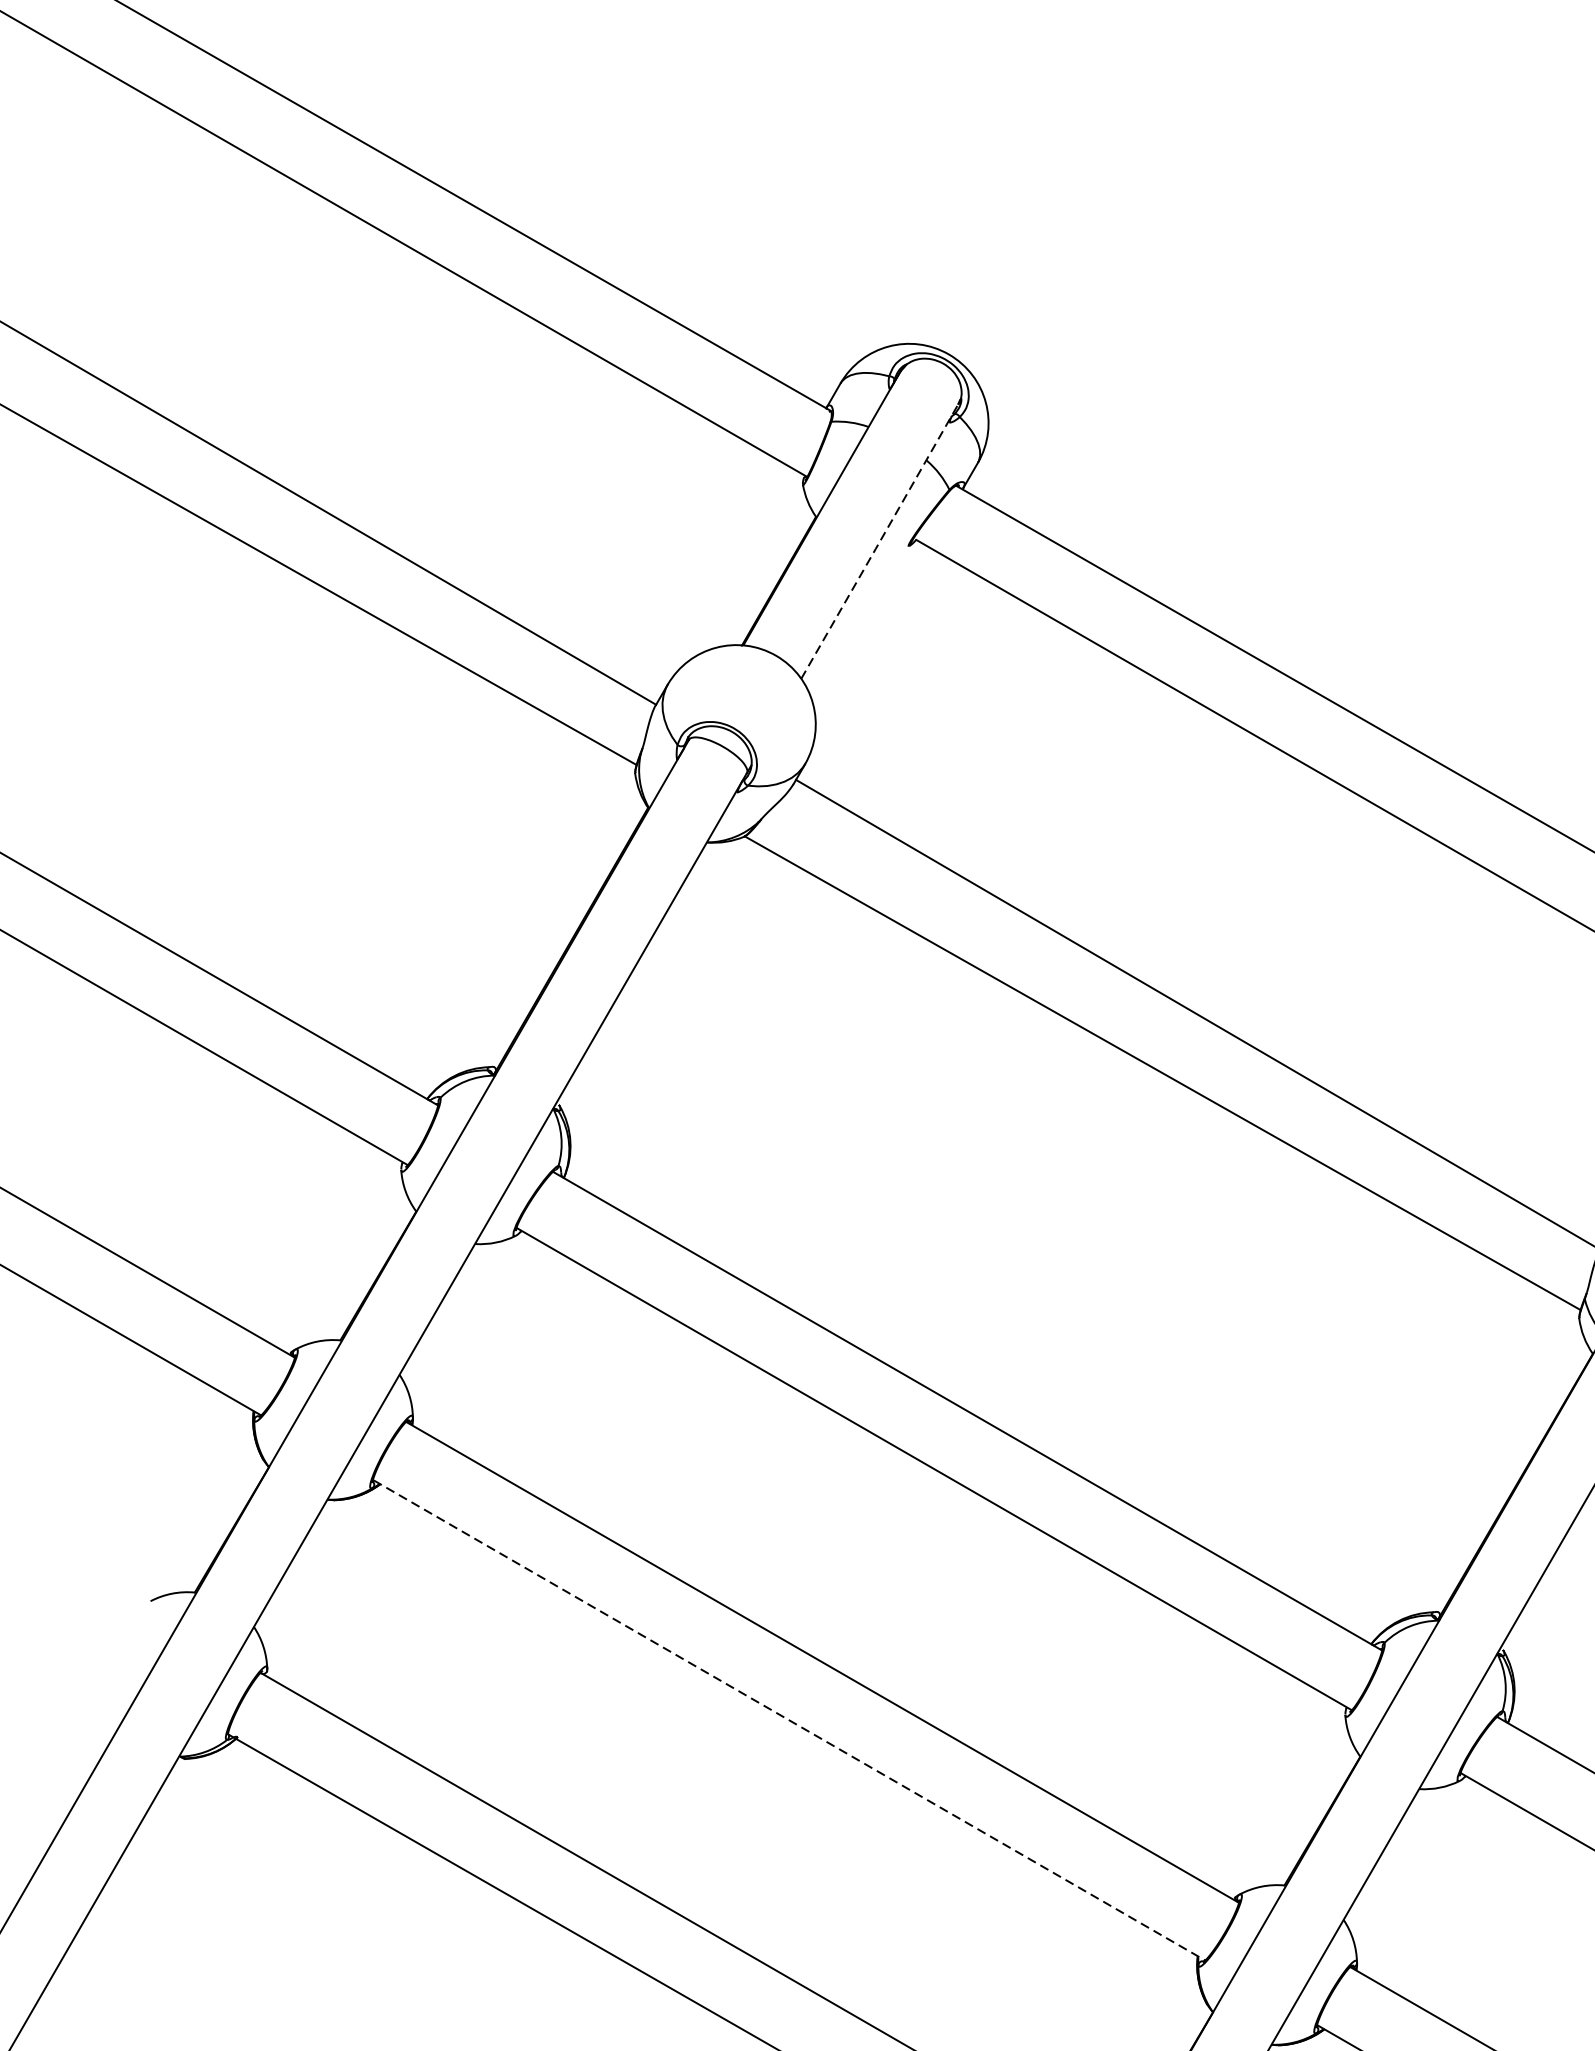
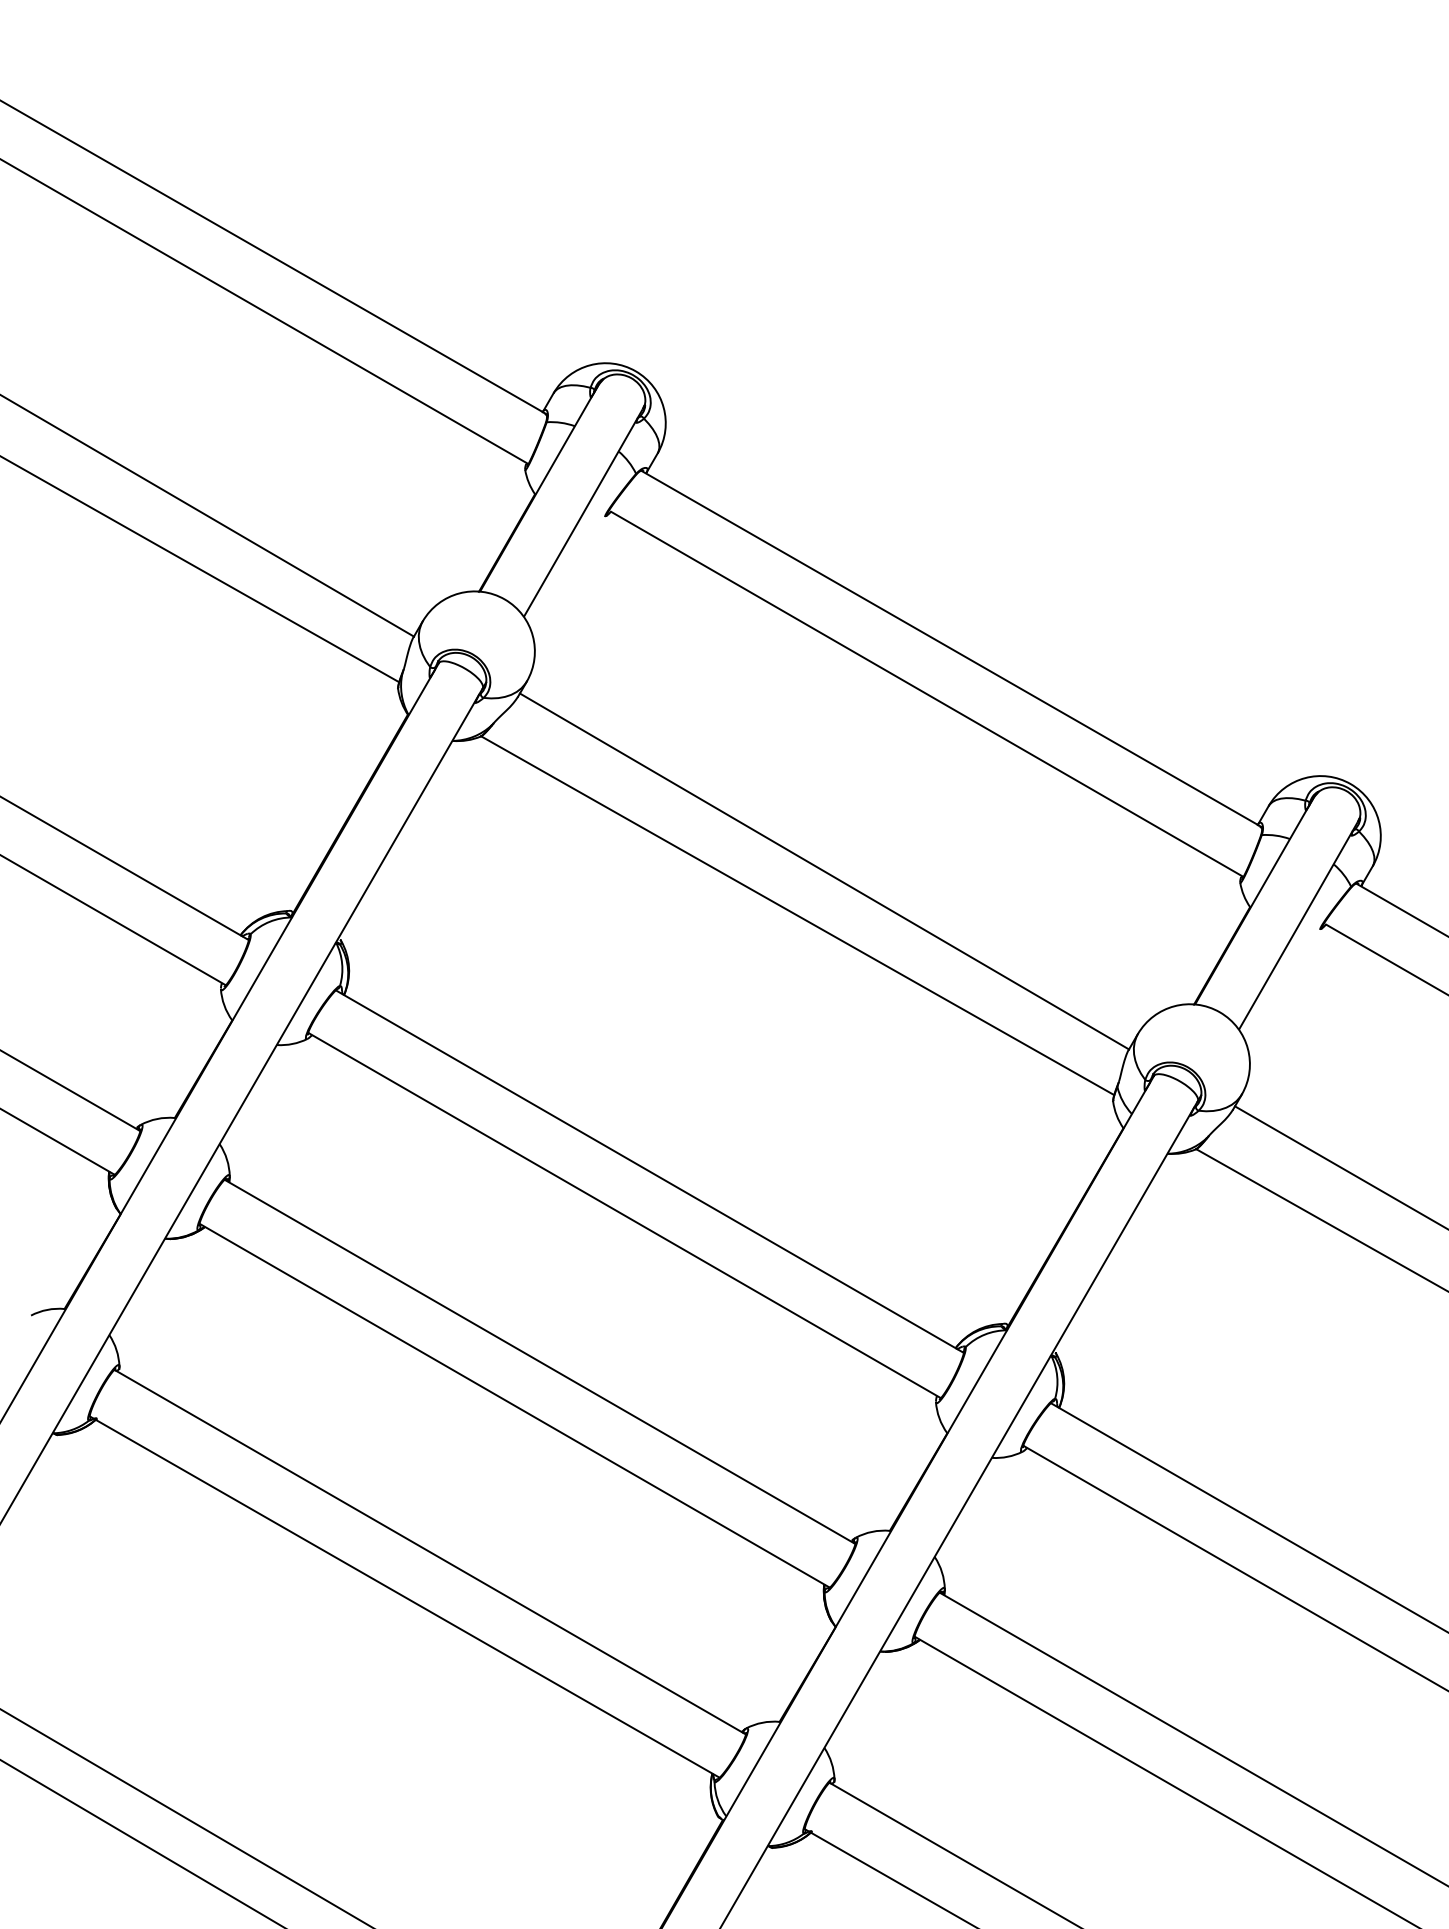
line: (879, 542) -> (583, 513), dashed -> solid
line: (790, 1719) -> (515, 1405), dashed -> solid

